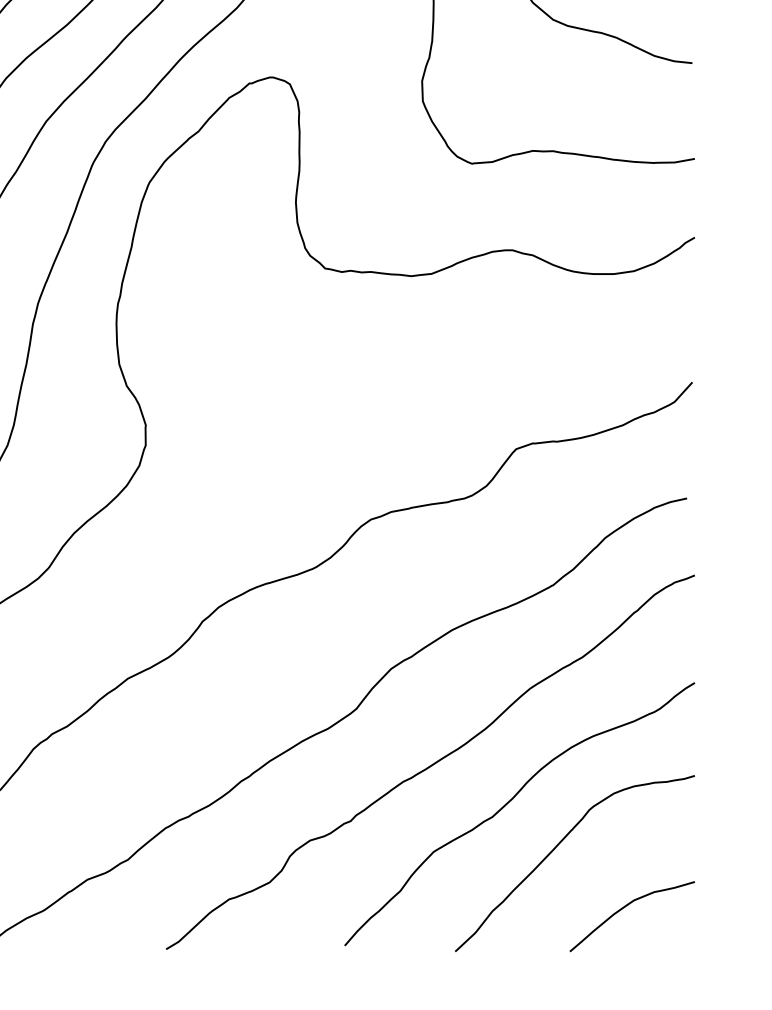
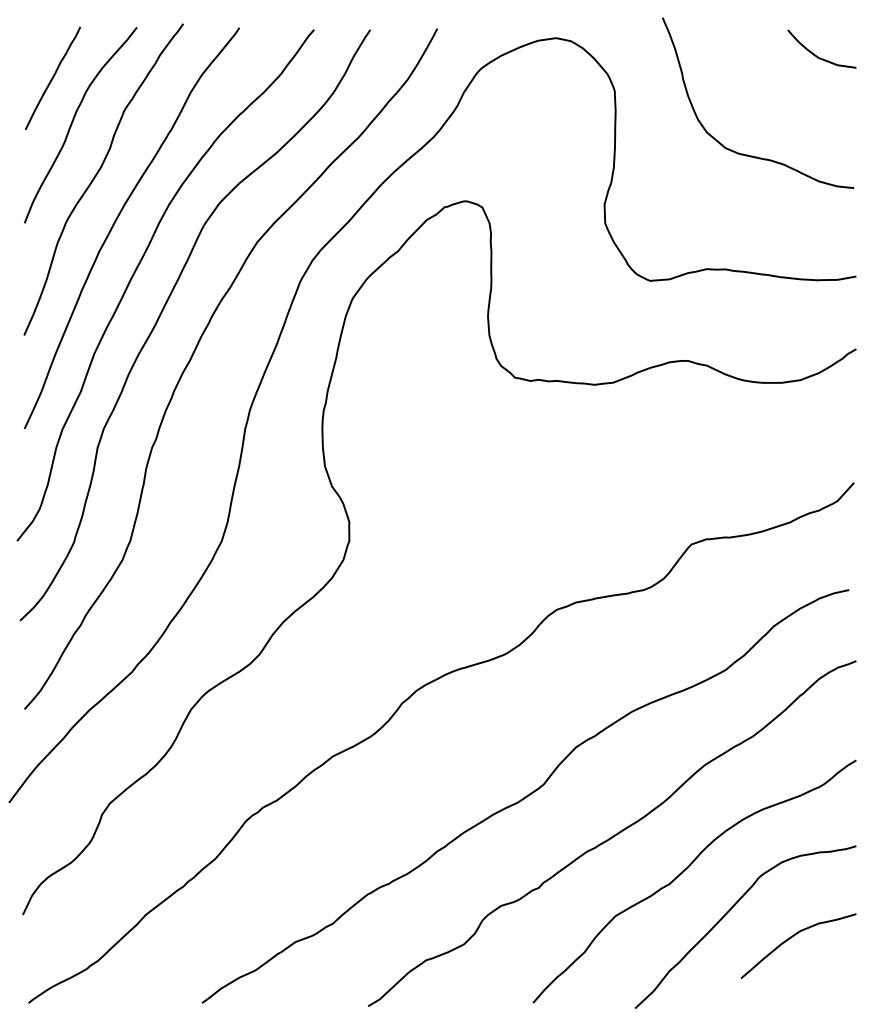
curve: (627, 906) -> (794, 936), moved

